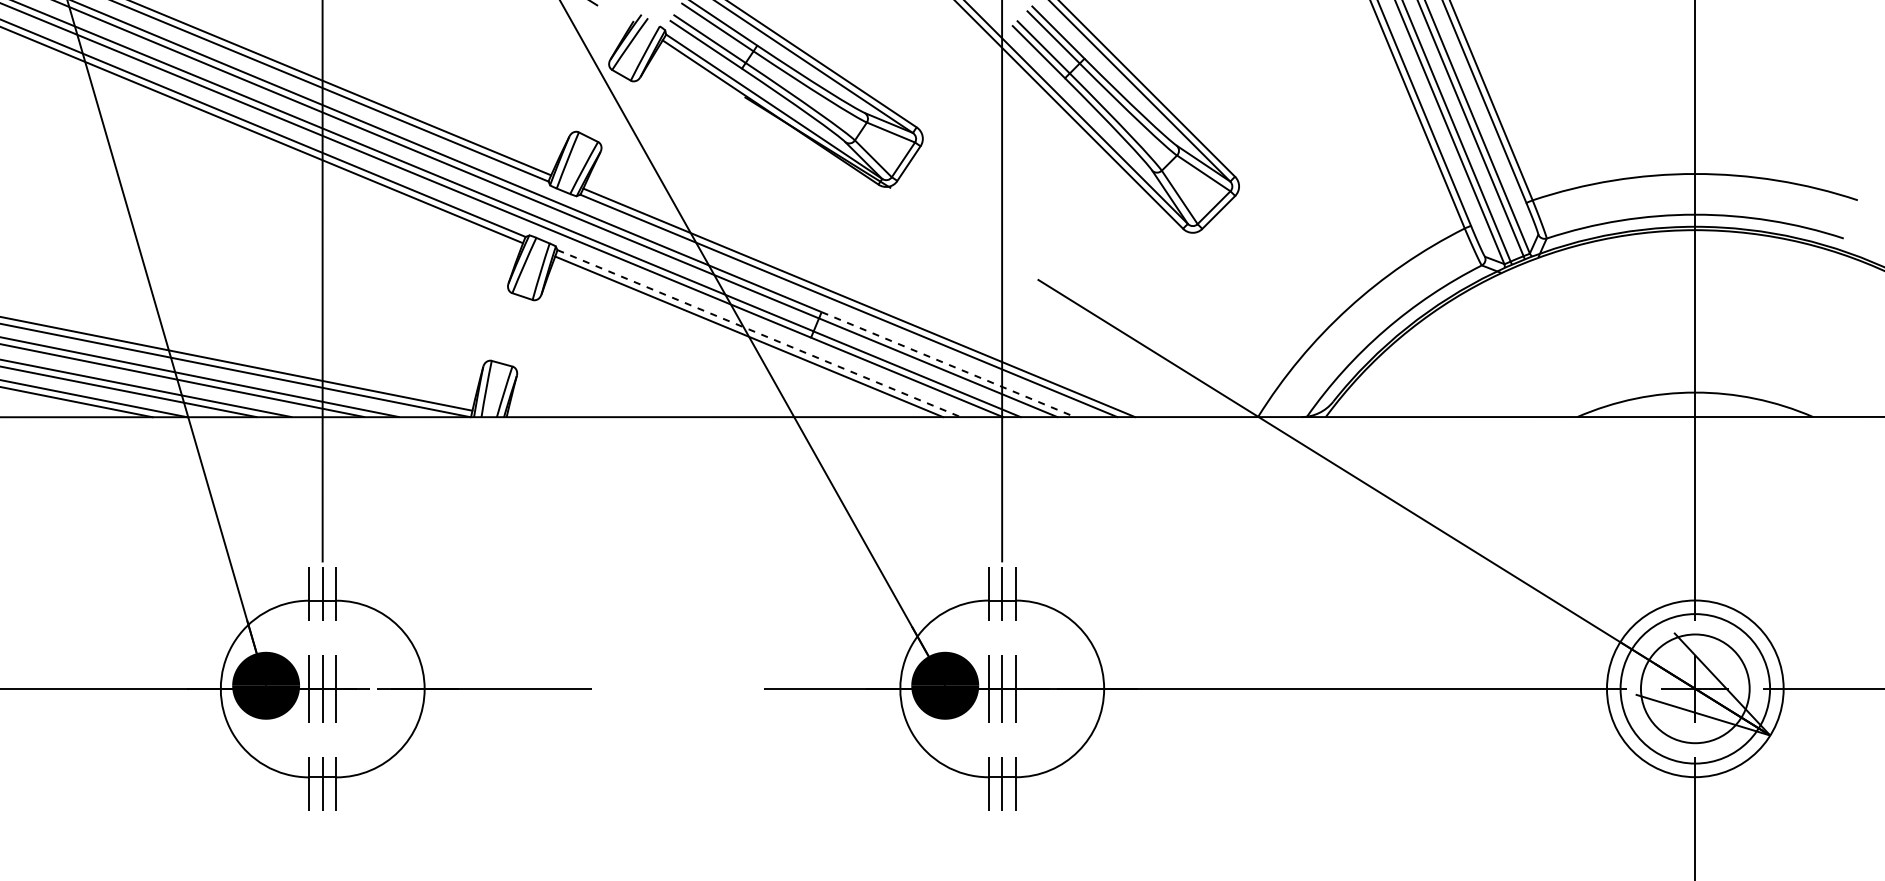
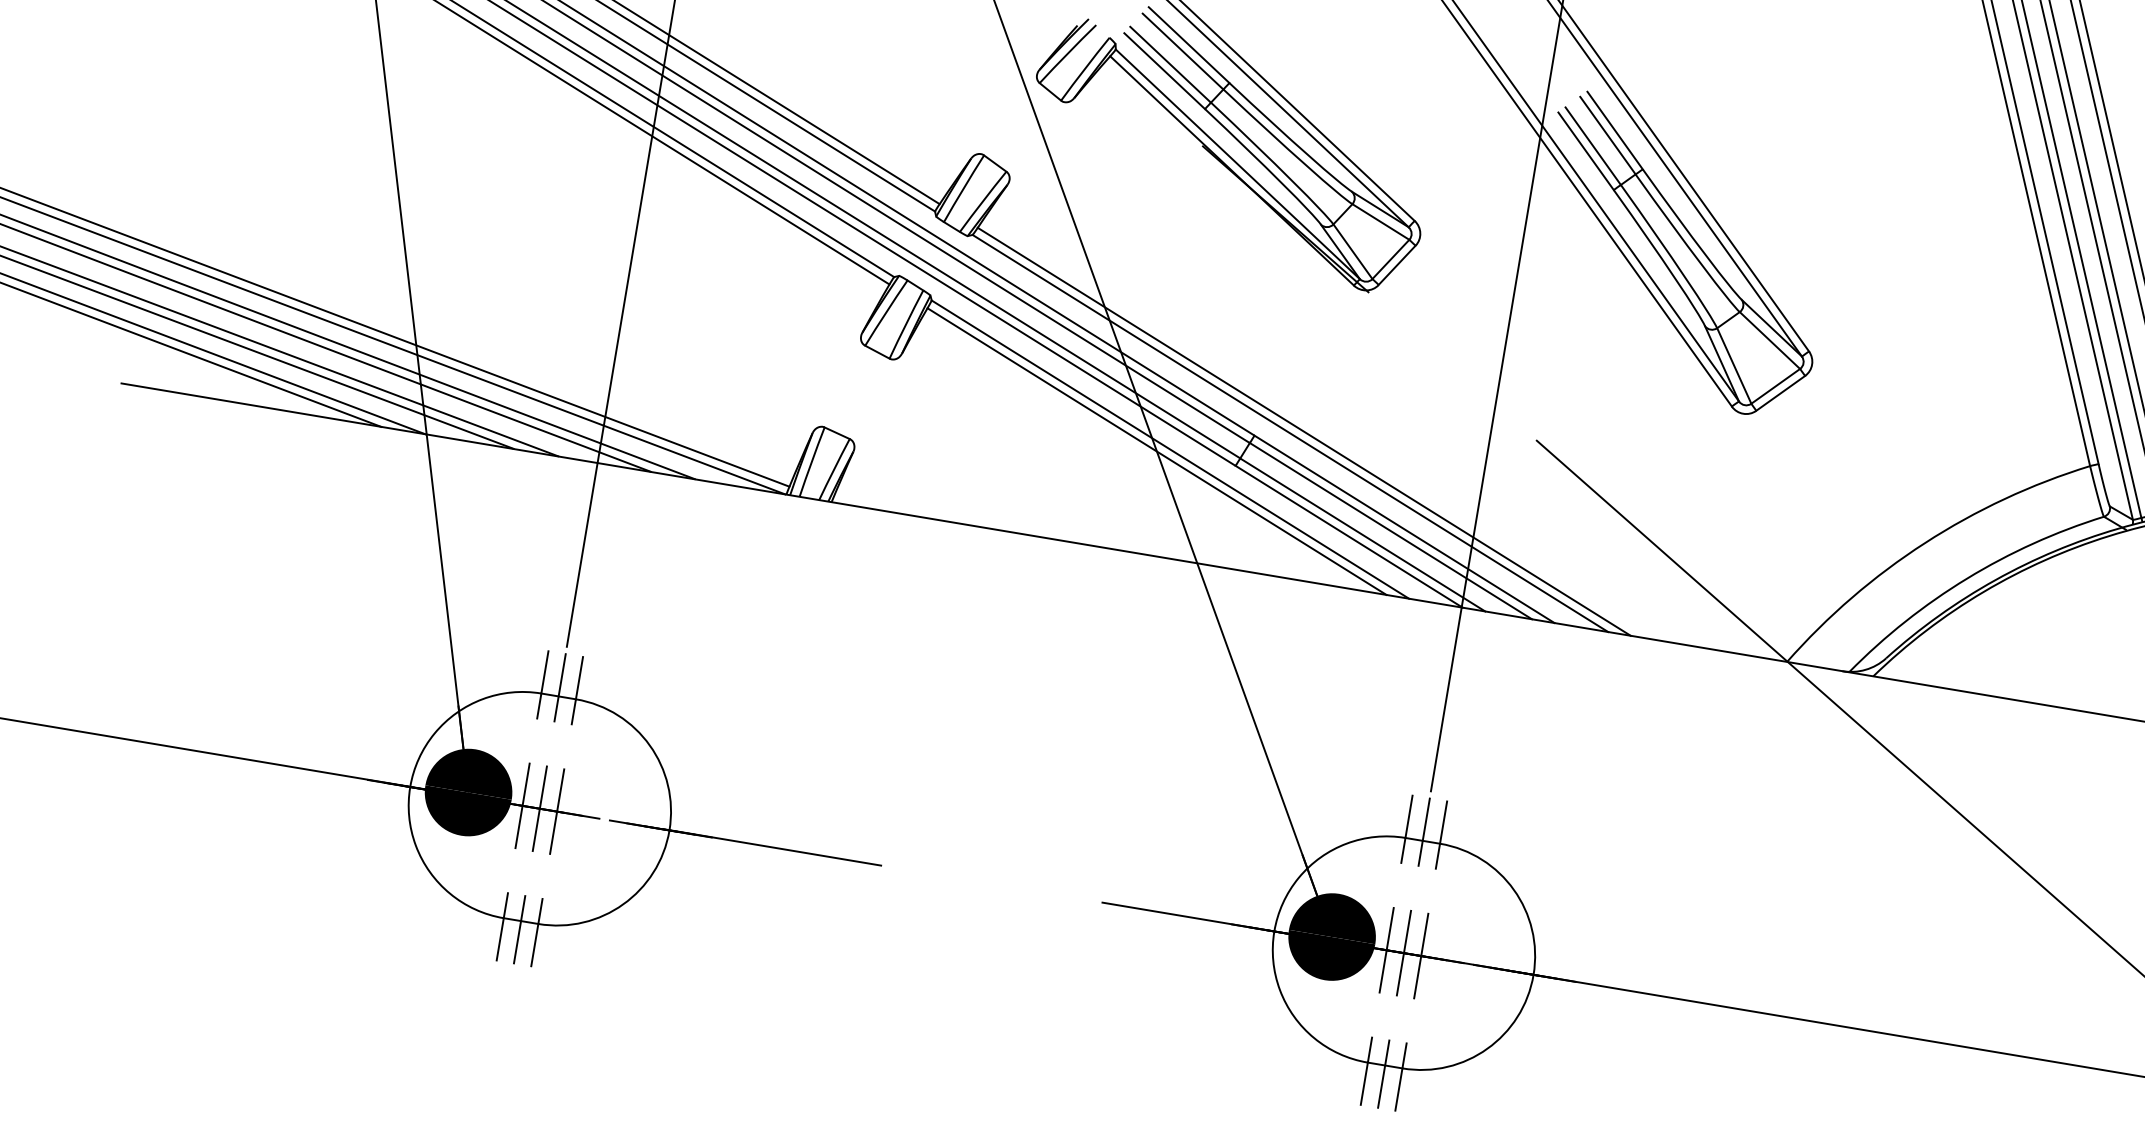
line: (759, 333) -> (1170, 449), dashed -> solid
line: (948, 364) -> (1404, 529), dashed -> solid

